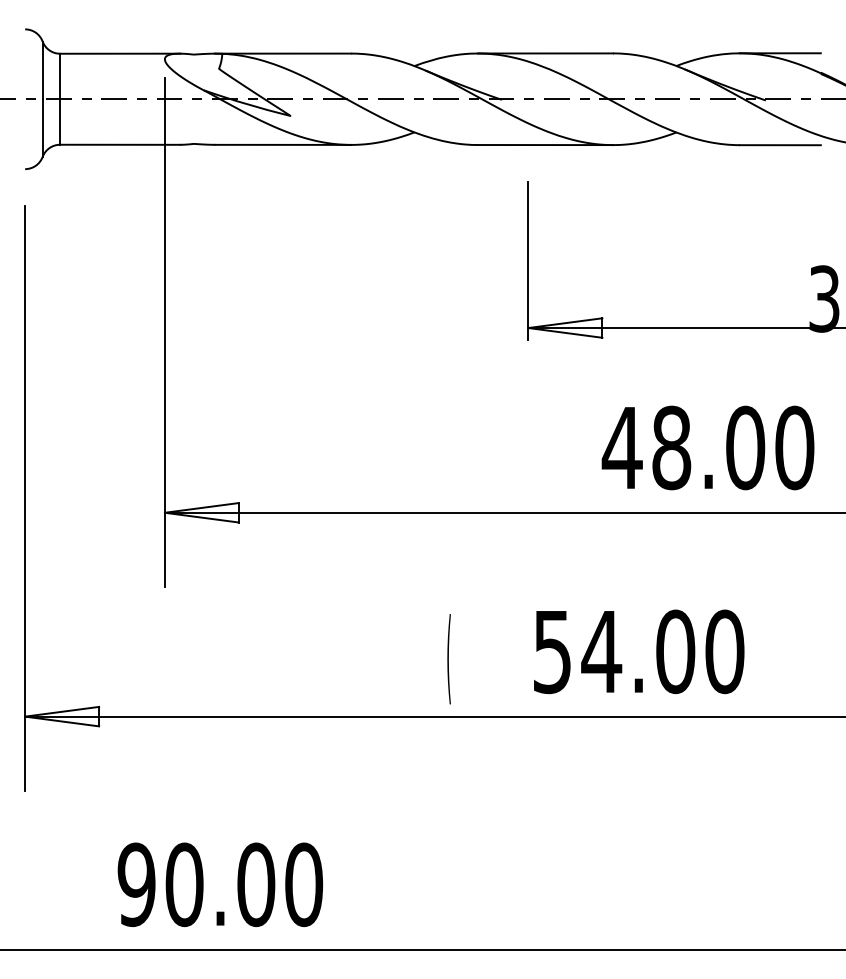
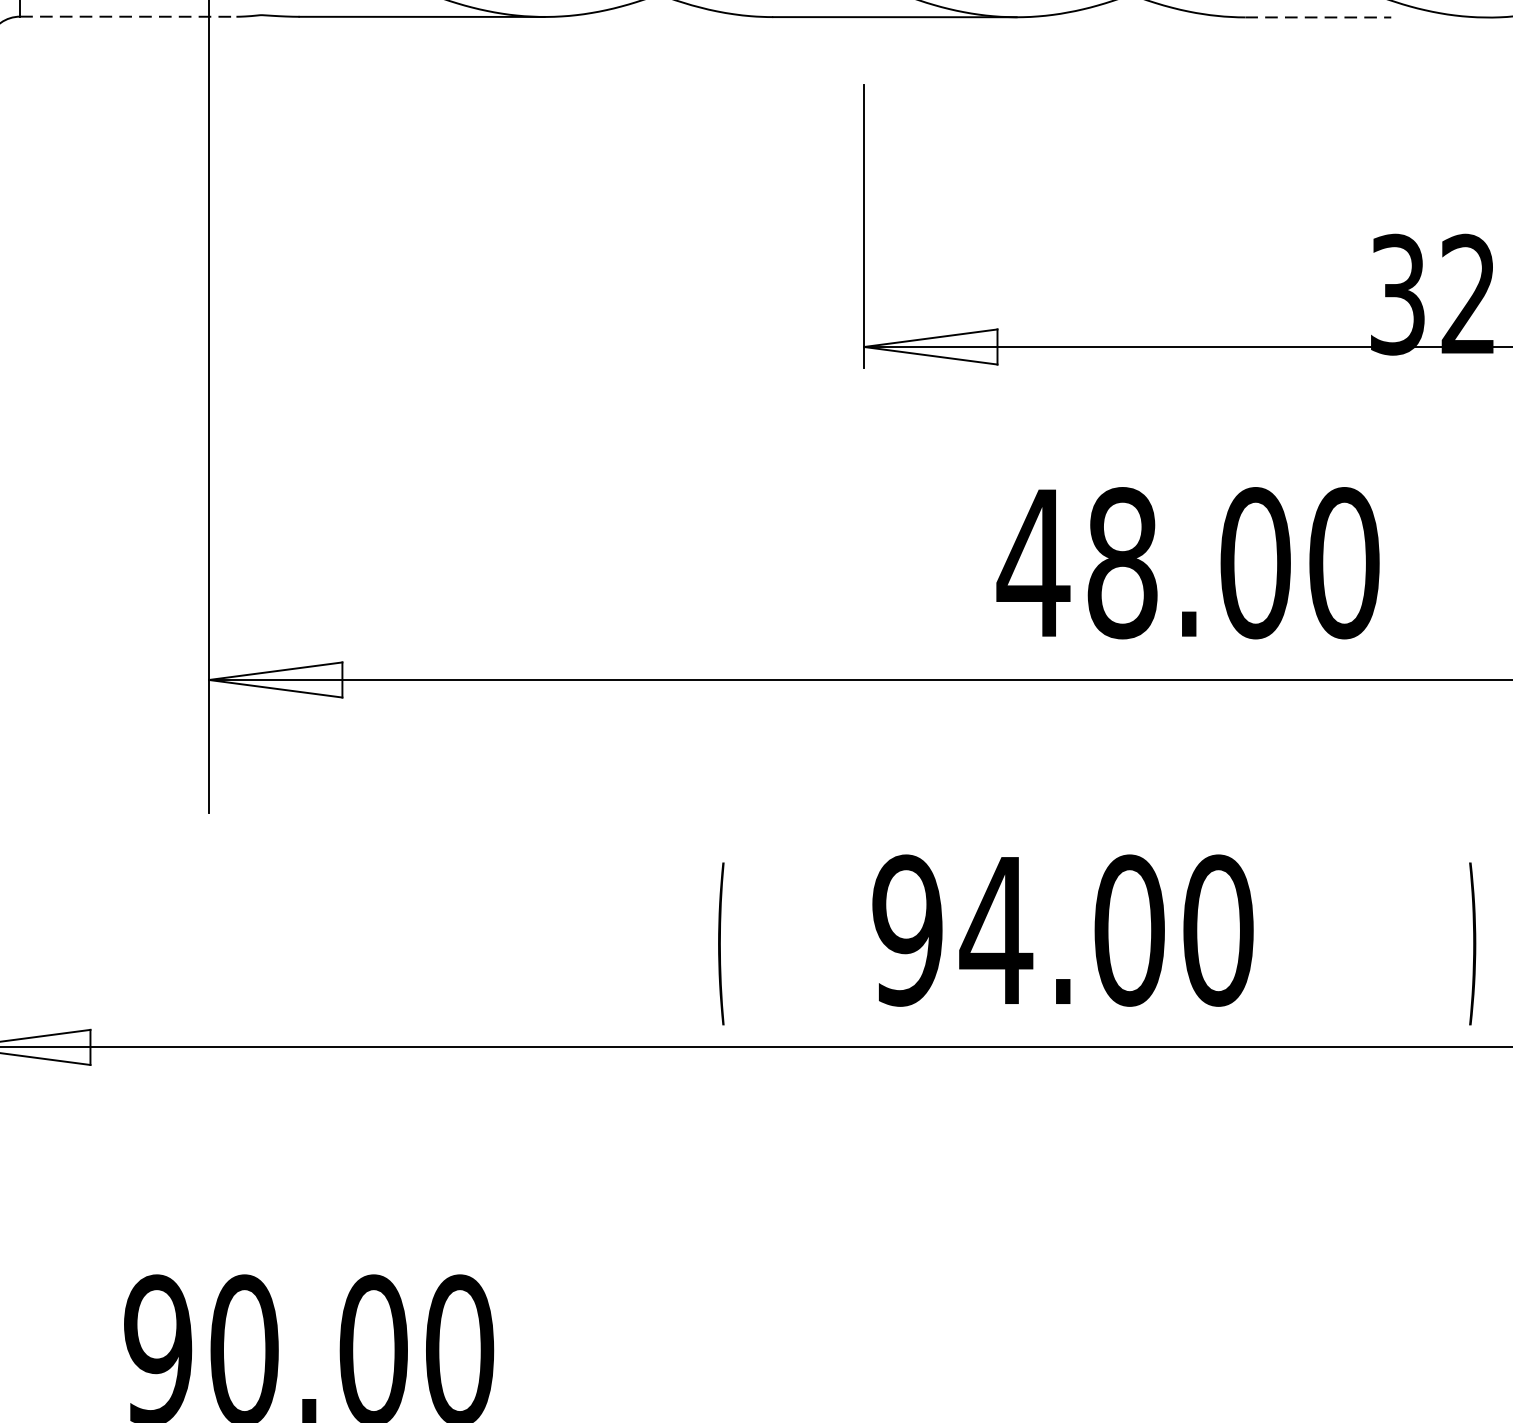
line: (120, 144) -> (128, 16), solid -> dashed
line: (780, 145) -> (1318, 17), solid -> dashed
text: (552, 651) -> (907, 930), 54.00 -> 94.00

